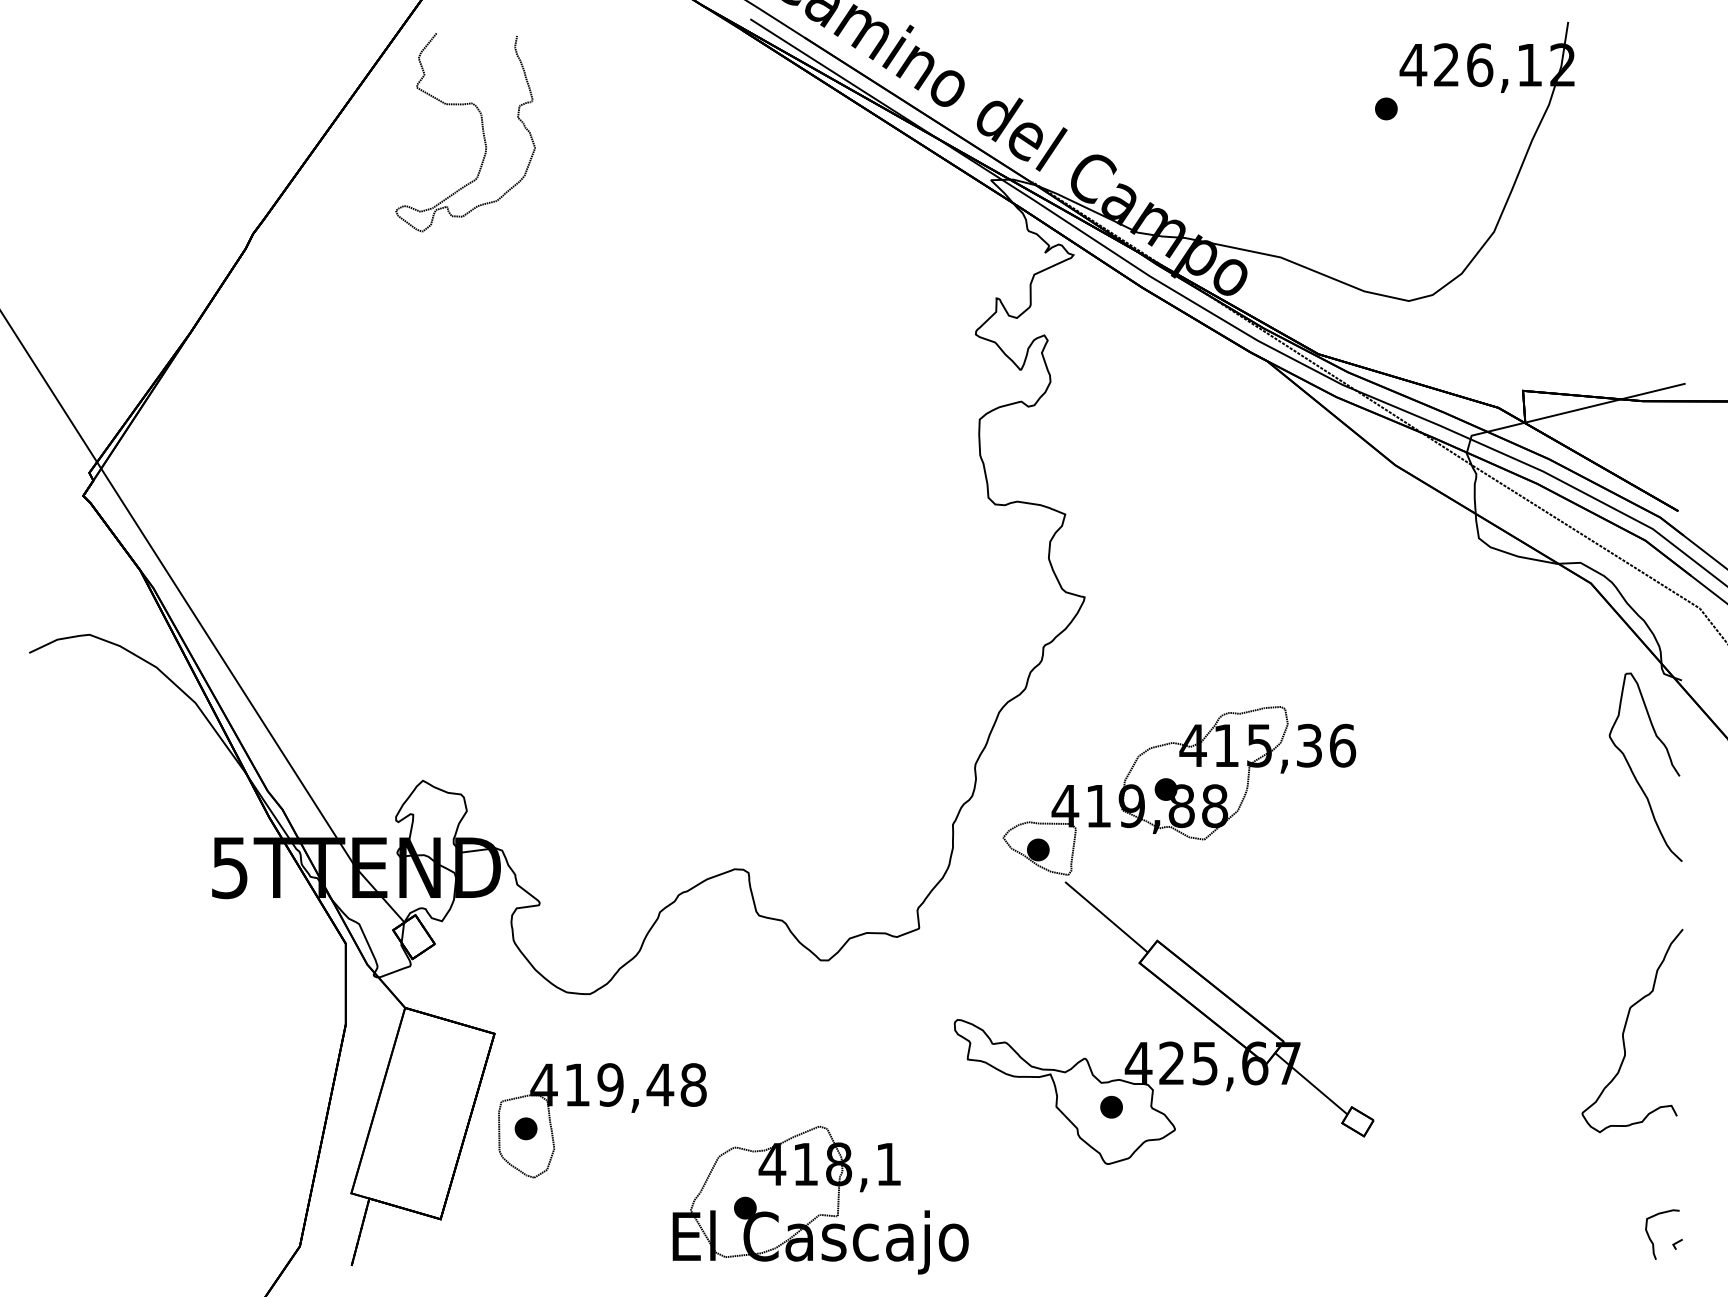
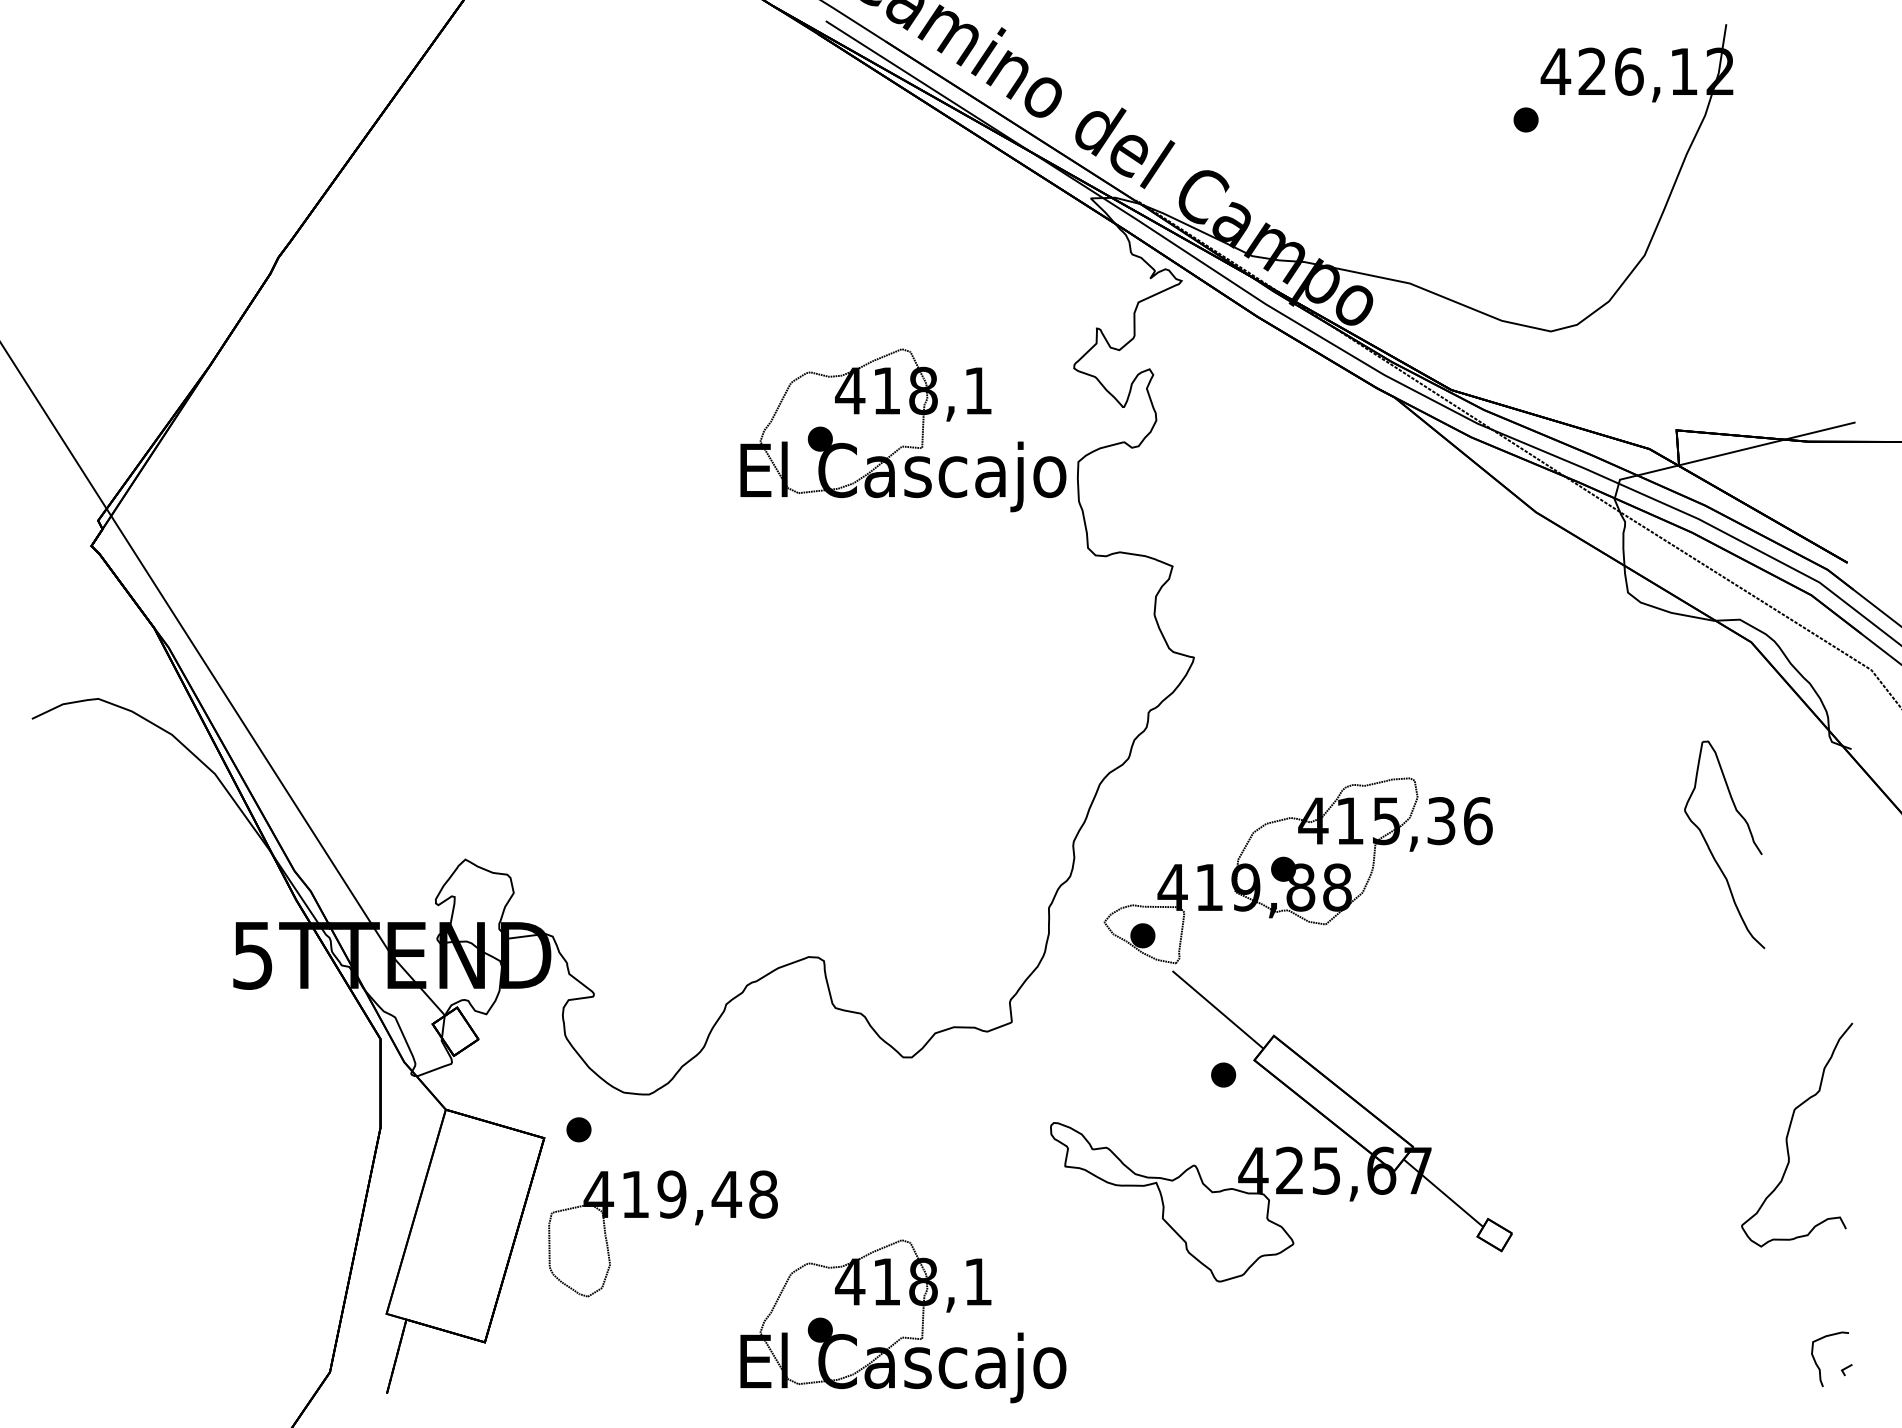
curve: (482, 129) -> (530, 142), removed
part: (820, 390) -> (903, 430), added
part: (1633, 772) -> (1711, 850), moved
part: (1111, 1106) -> (1223, 1074), moved
part: (525, 1128) -> (578, 1129), moved

